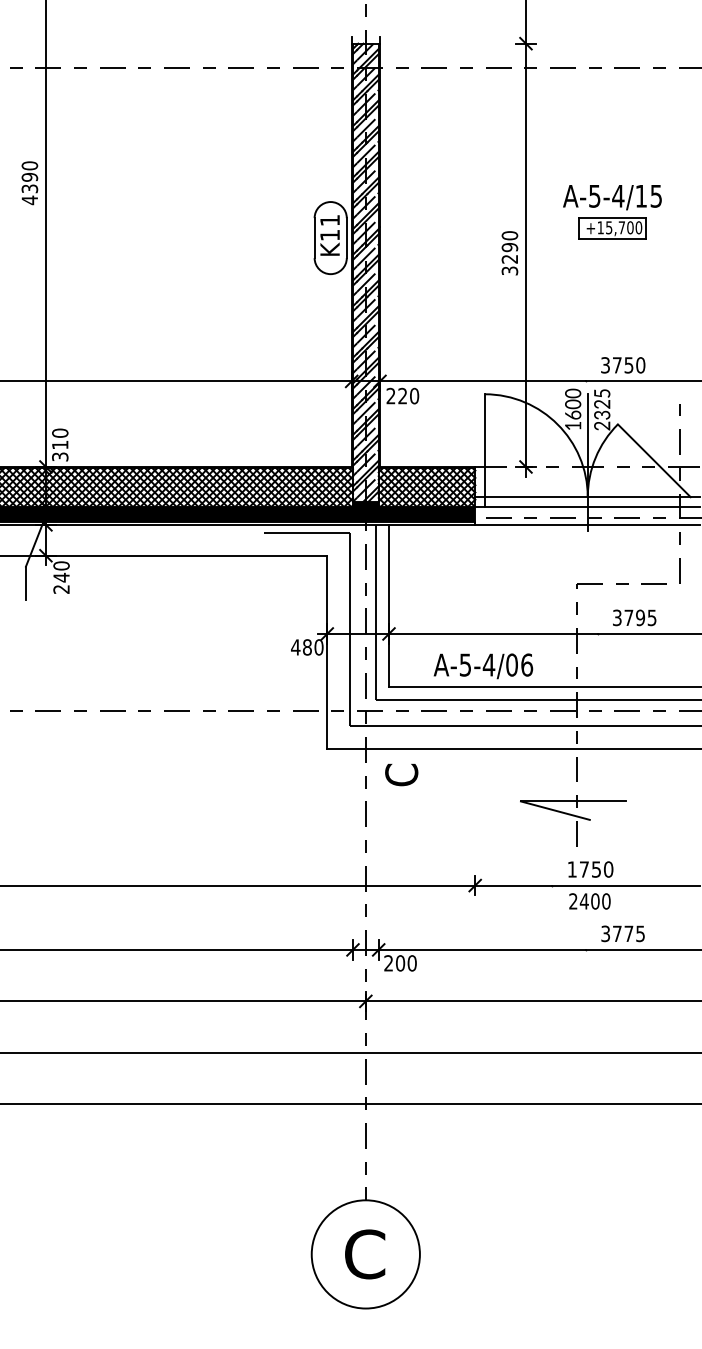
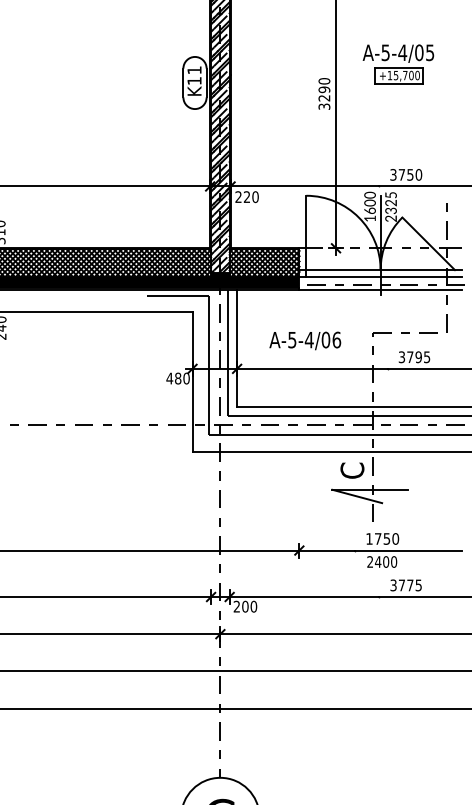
text: (641, 195) -> (419, 52), A-5-4/15 -> A-5-4/05
text: (483, 666) -> (305, 341), moved
text: (401, 774) -> (352, 470), moved

